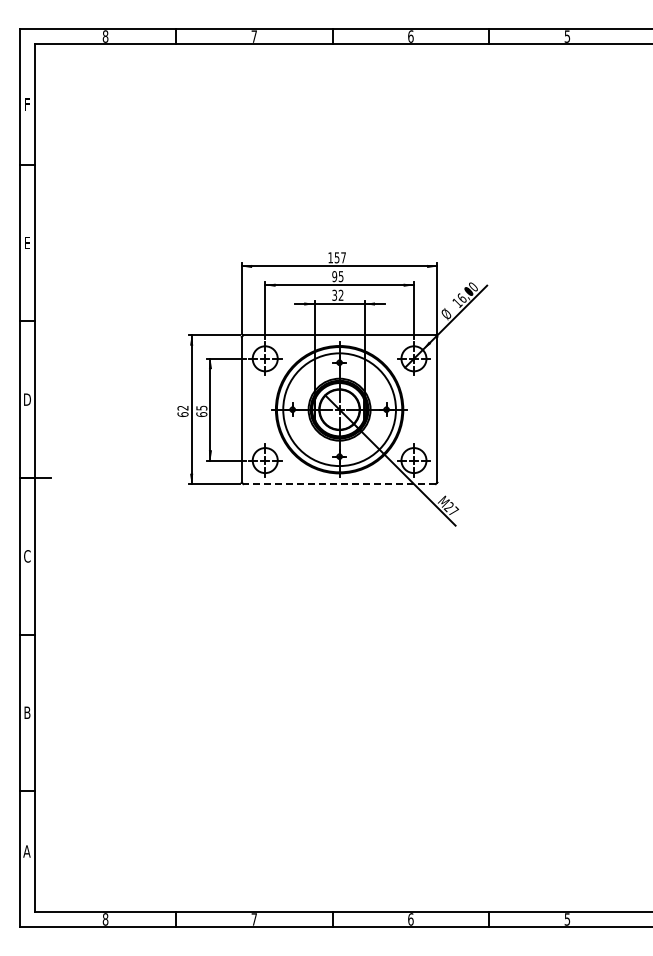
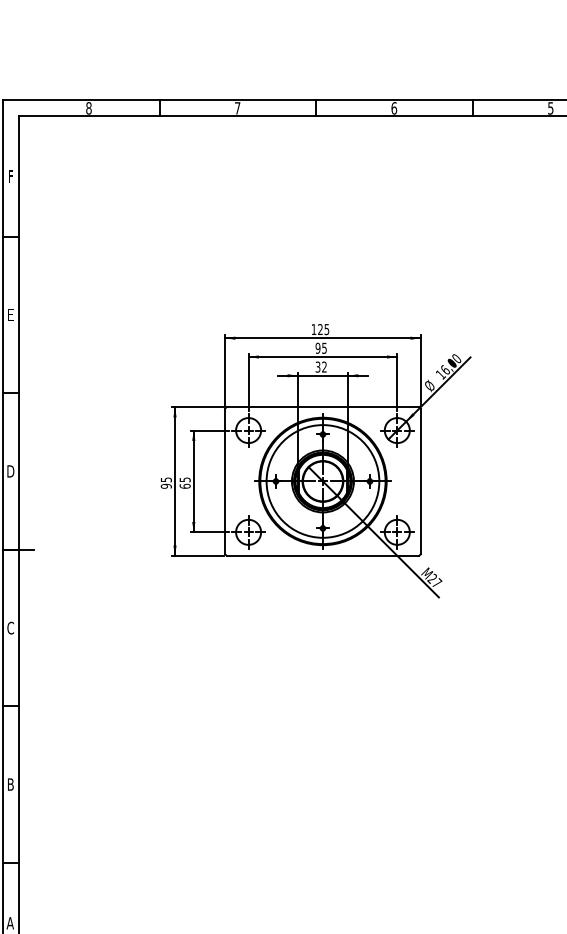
text: (339, 257) -> (322, 329), 157 -> 125
text: (182, 411) -> (165, 483), 62 -> 95
line: (339, 484) -> (322, 556), dashed -> solid

